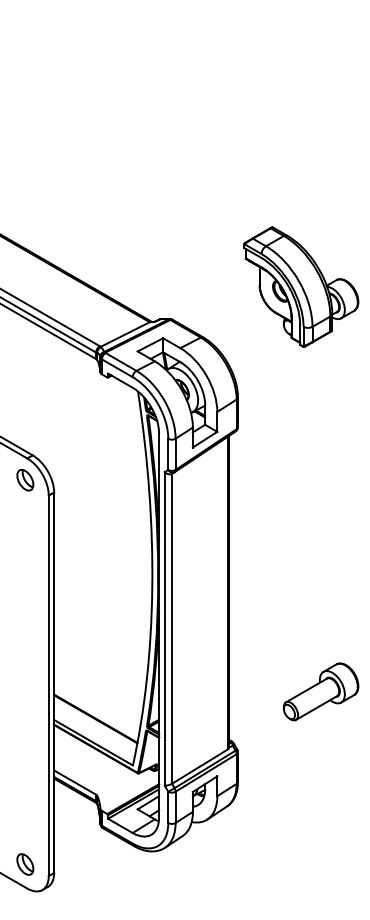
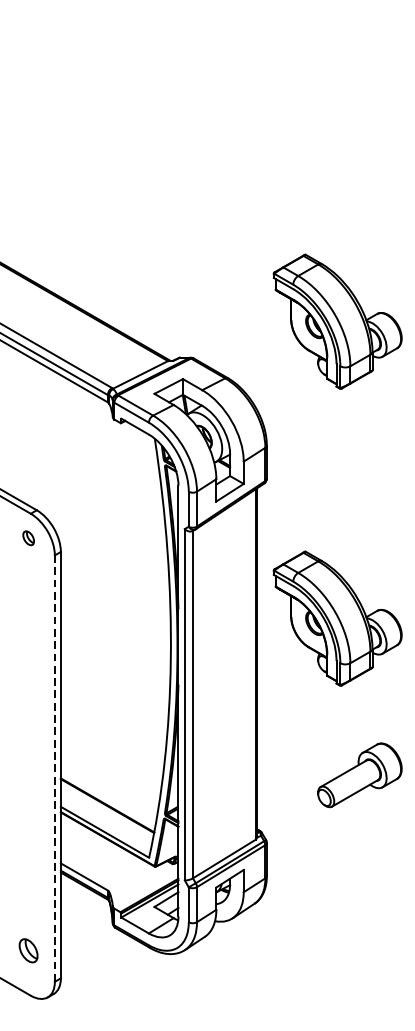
part: (25, 480) -> (28, 538), size x0.6
part: (301, 551) -> (338, 618), added
line: (48, 685) -> (54, 768), solid -> dashed
part: (25, 864) -> (28, 950), moved

